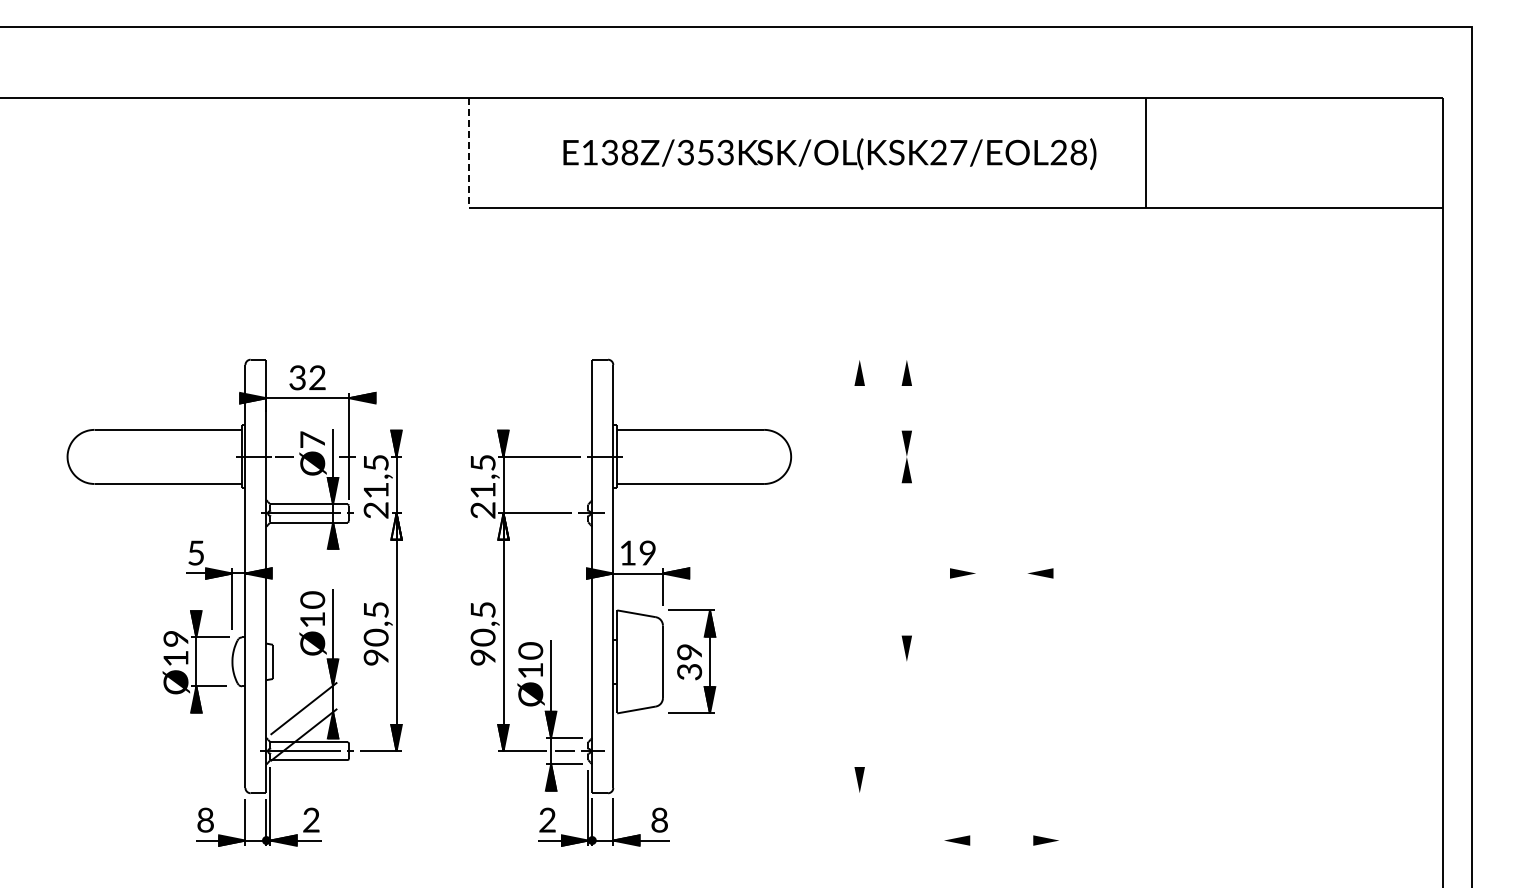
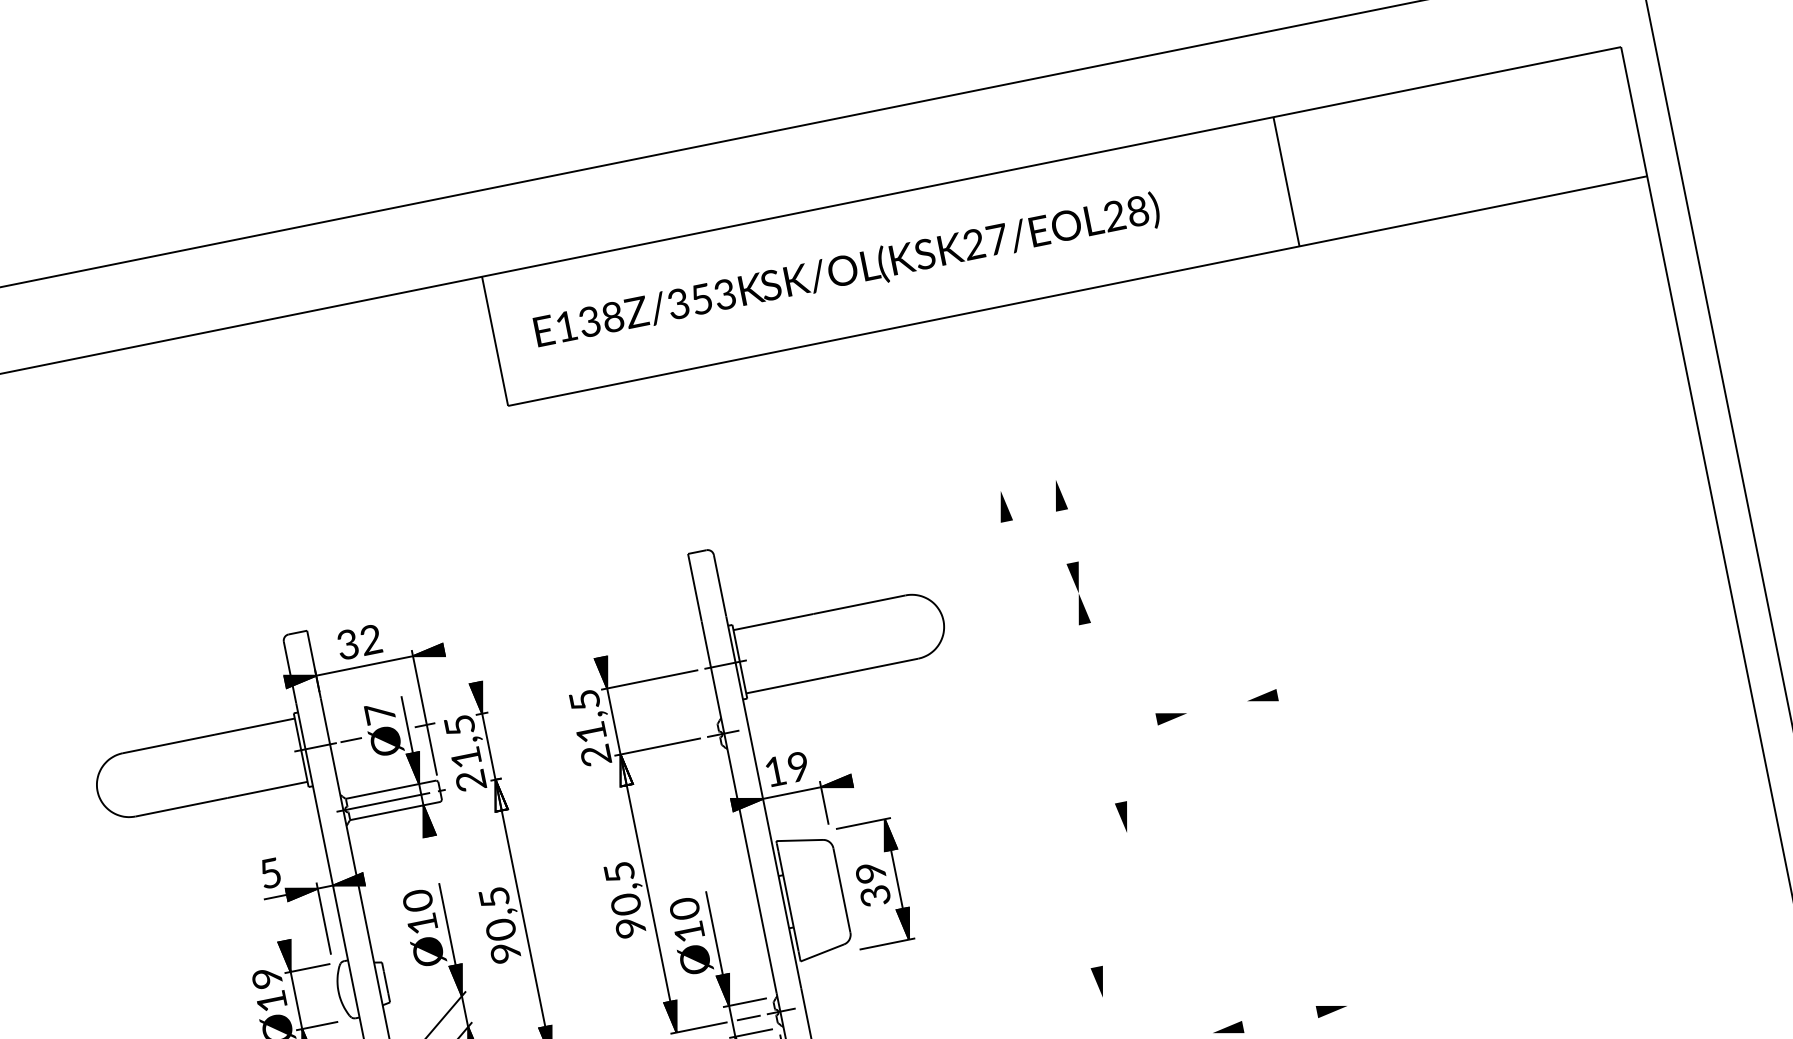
line: (468, 153) -> (494, 342), dashed -> solid
text: (829, 153) -> (846, 271), moved

